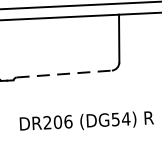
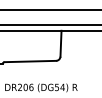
line: (64, 74) -> (30, 61), dashed -> solid

